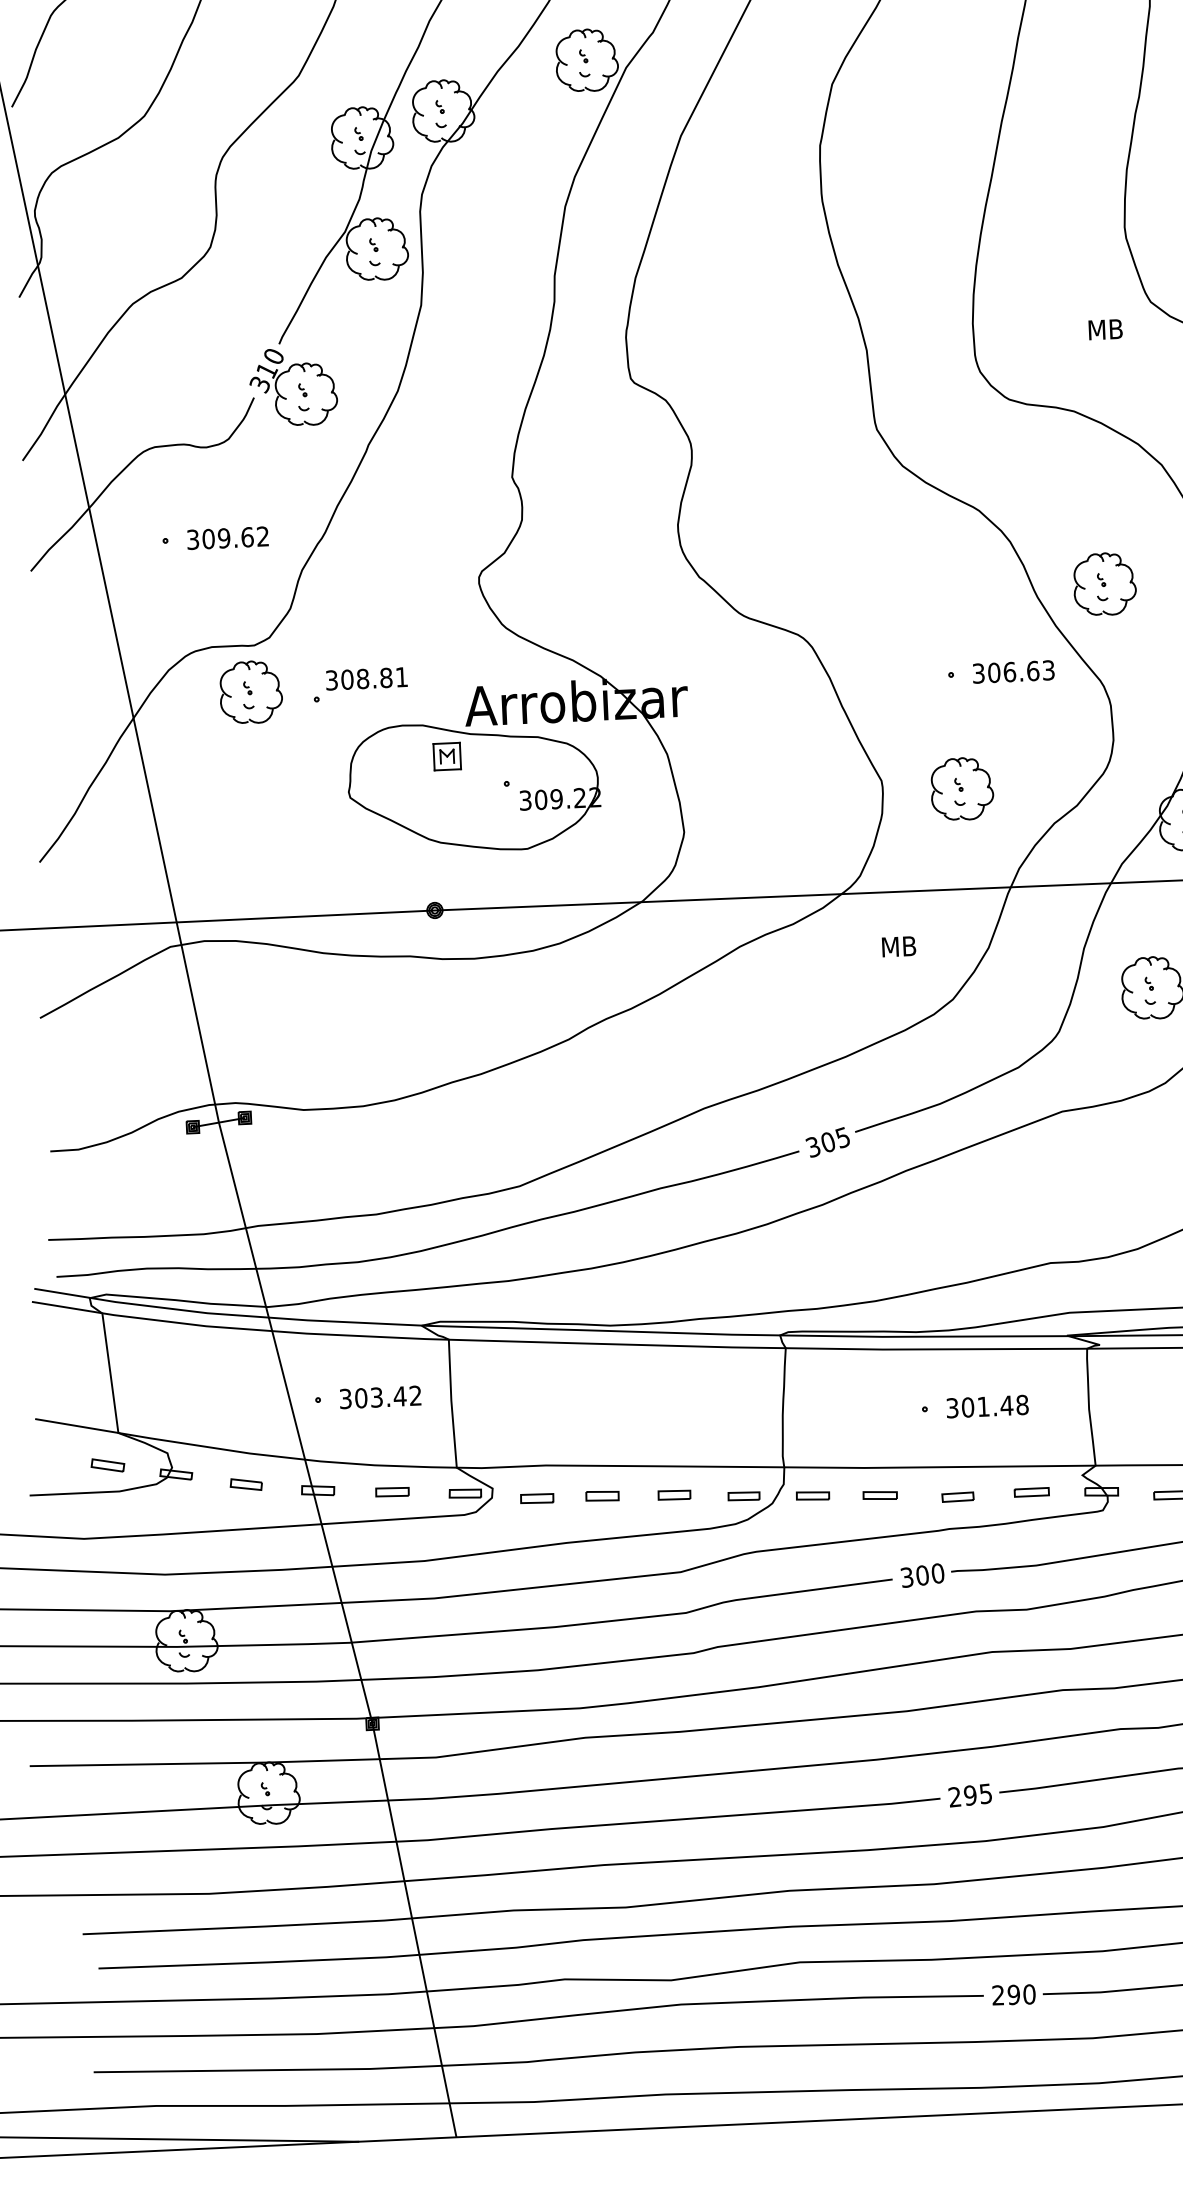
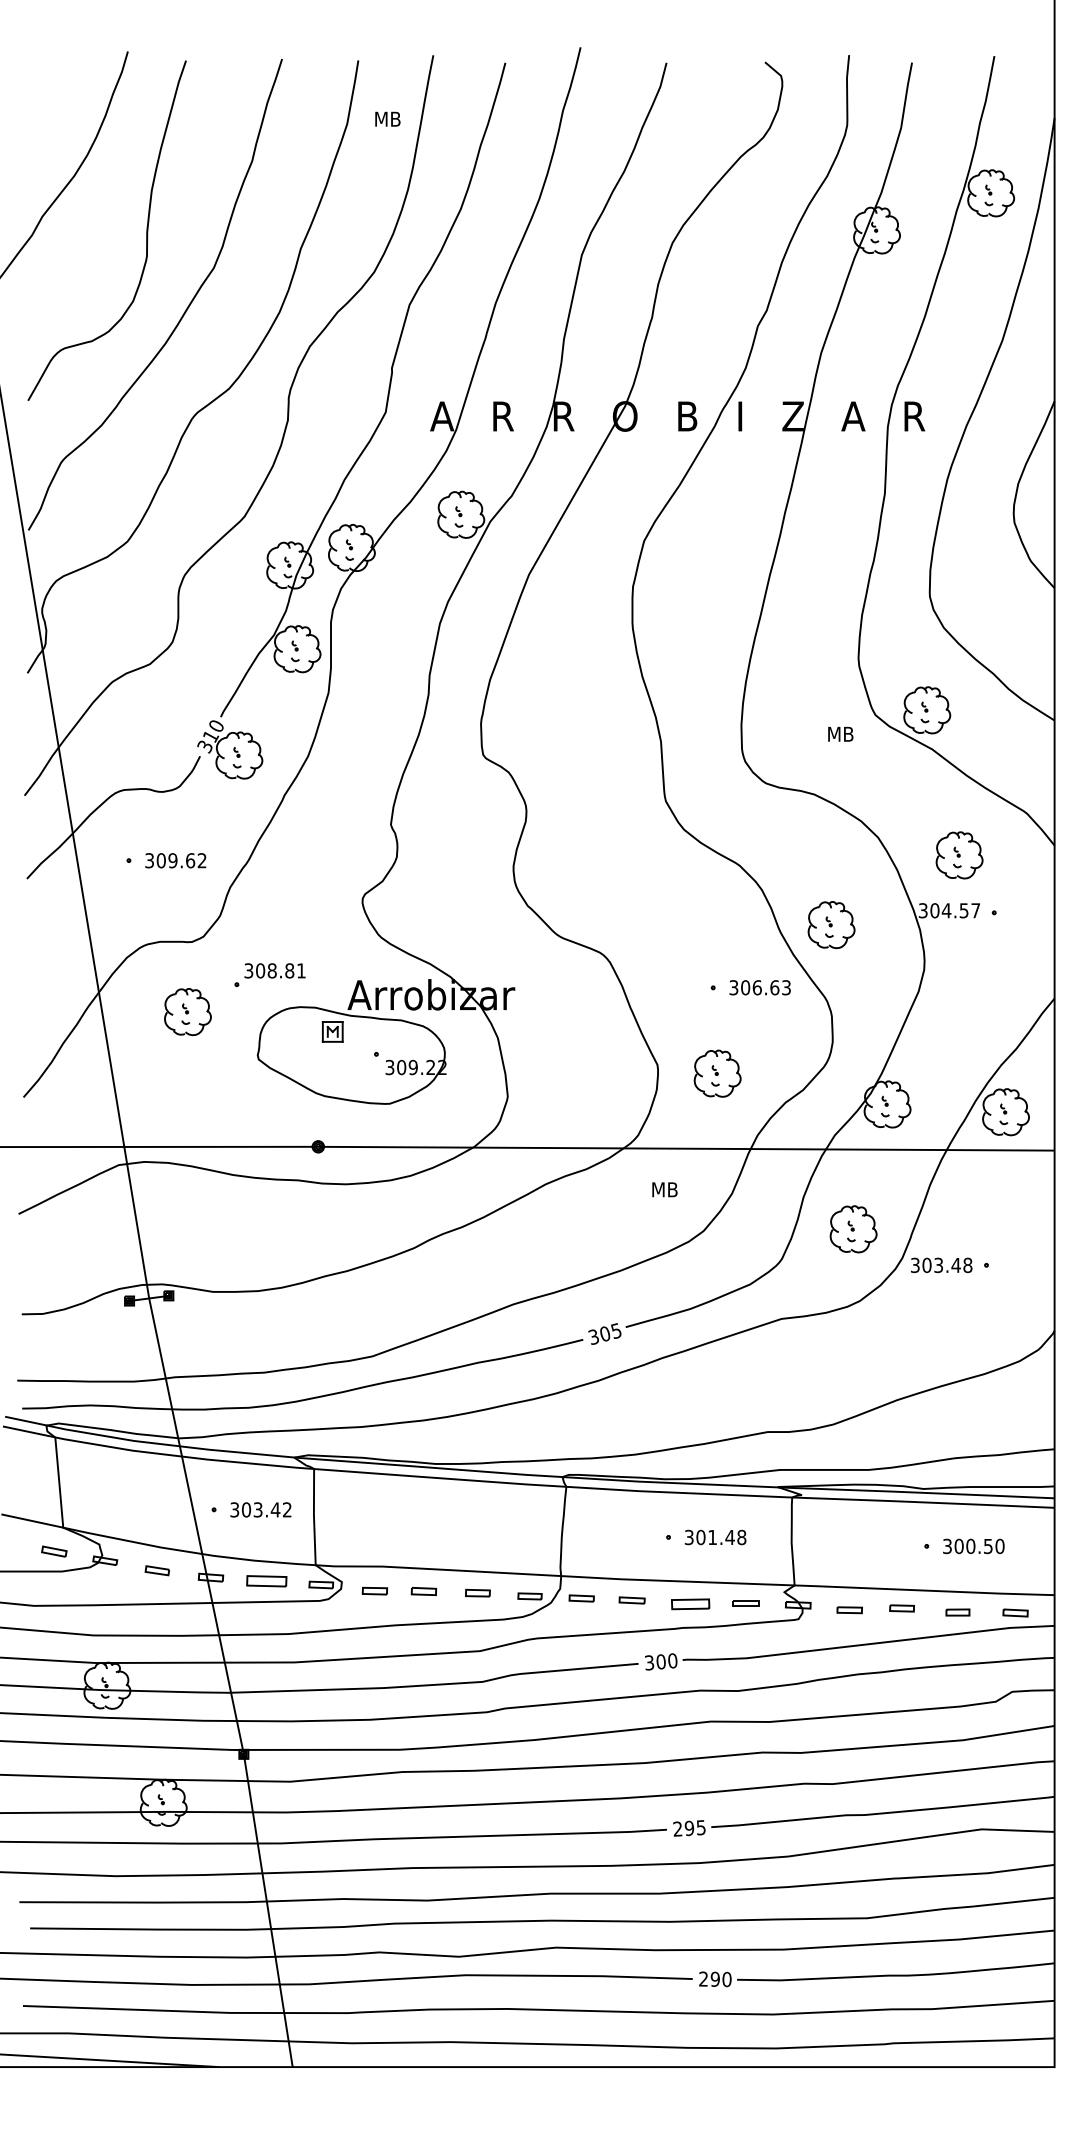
part: (250, 692) -> (187, 1012), moved
part: (392, 1492) -> (266, 1581), size x1.6
part: (956, 1497) -> (689, 1604), size x1.6

